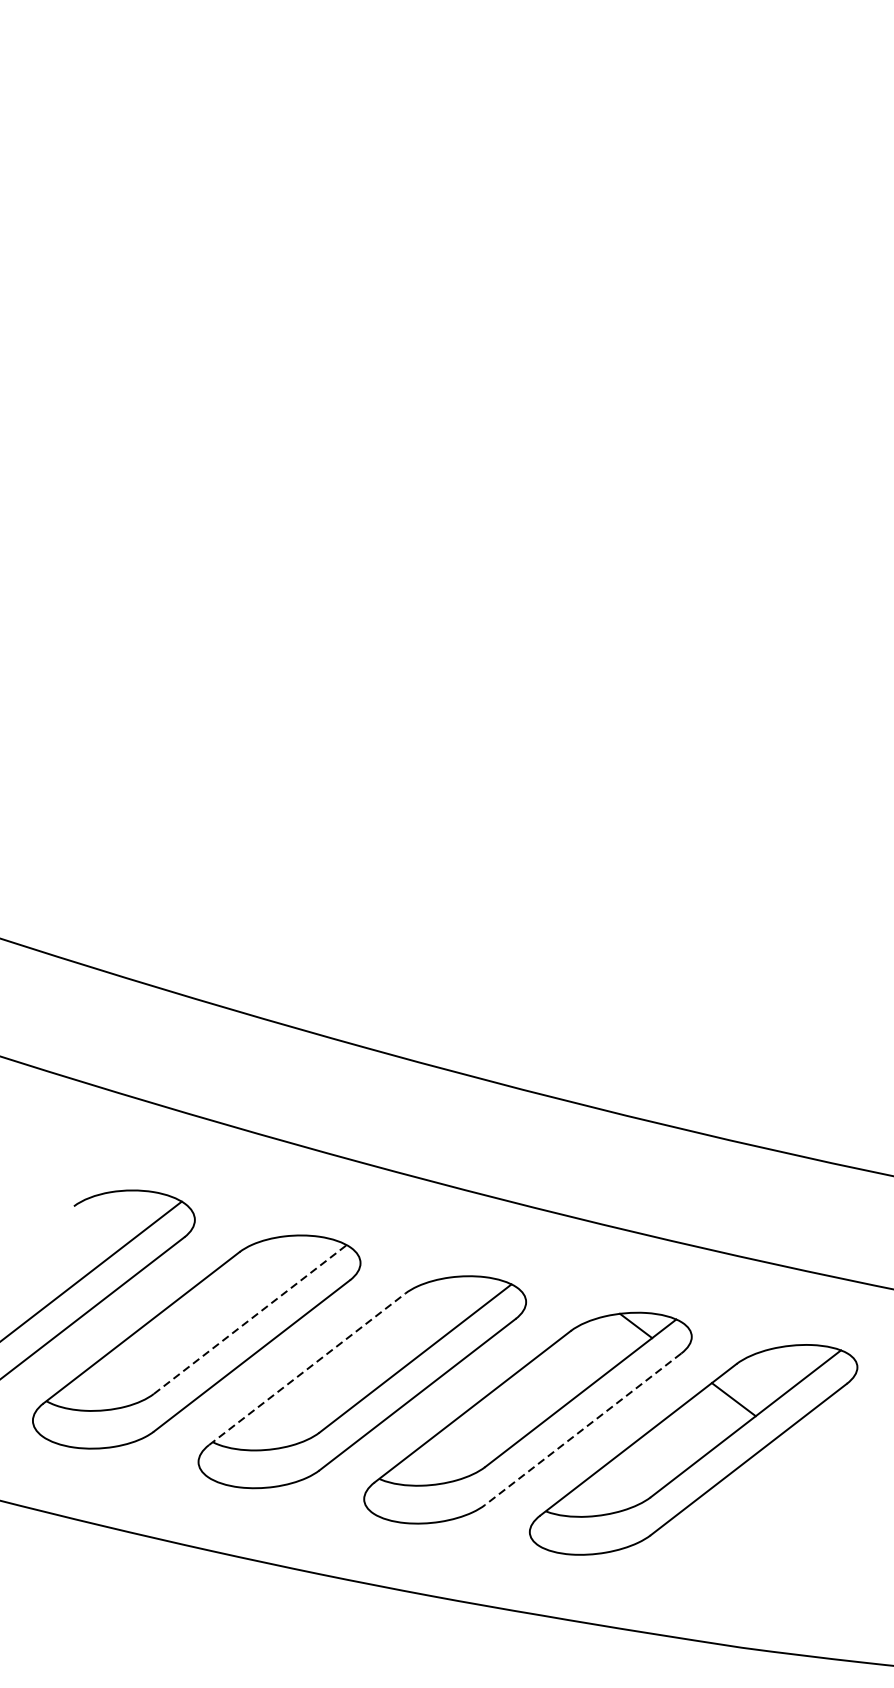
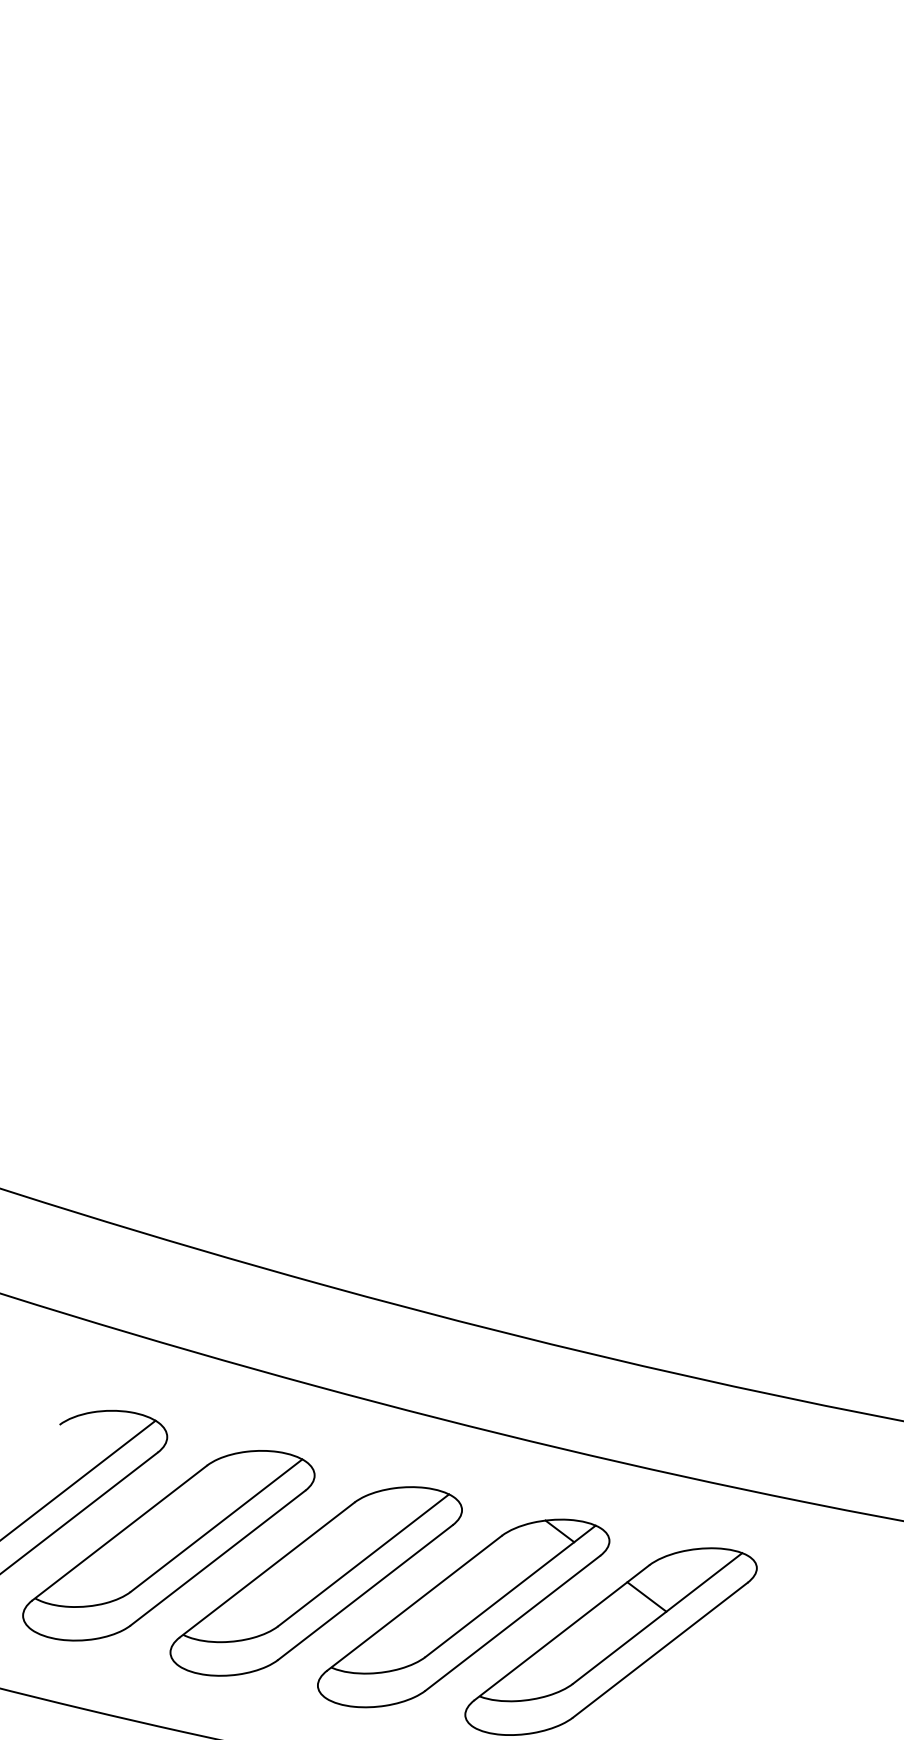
line: (250, 1319) -> (216, 1525), dashed -> solid
line: (307, 1368) -> (267, 1569), dashed -> solid
line: (582, 1429) -> (512, 1623), dashed -> solid

